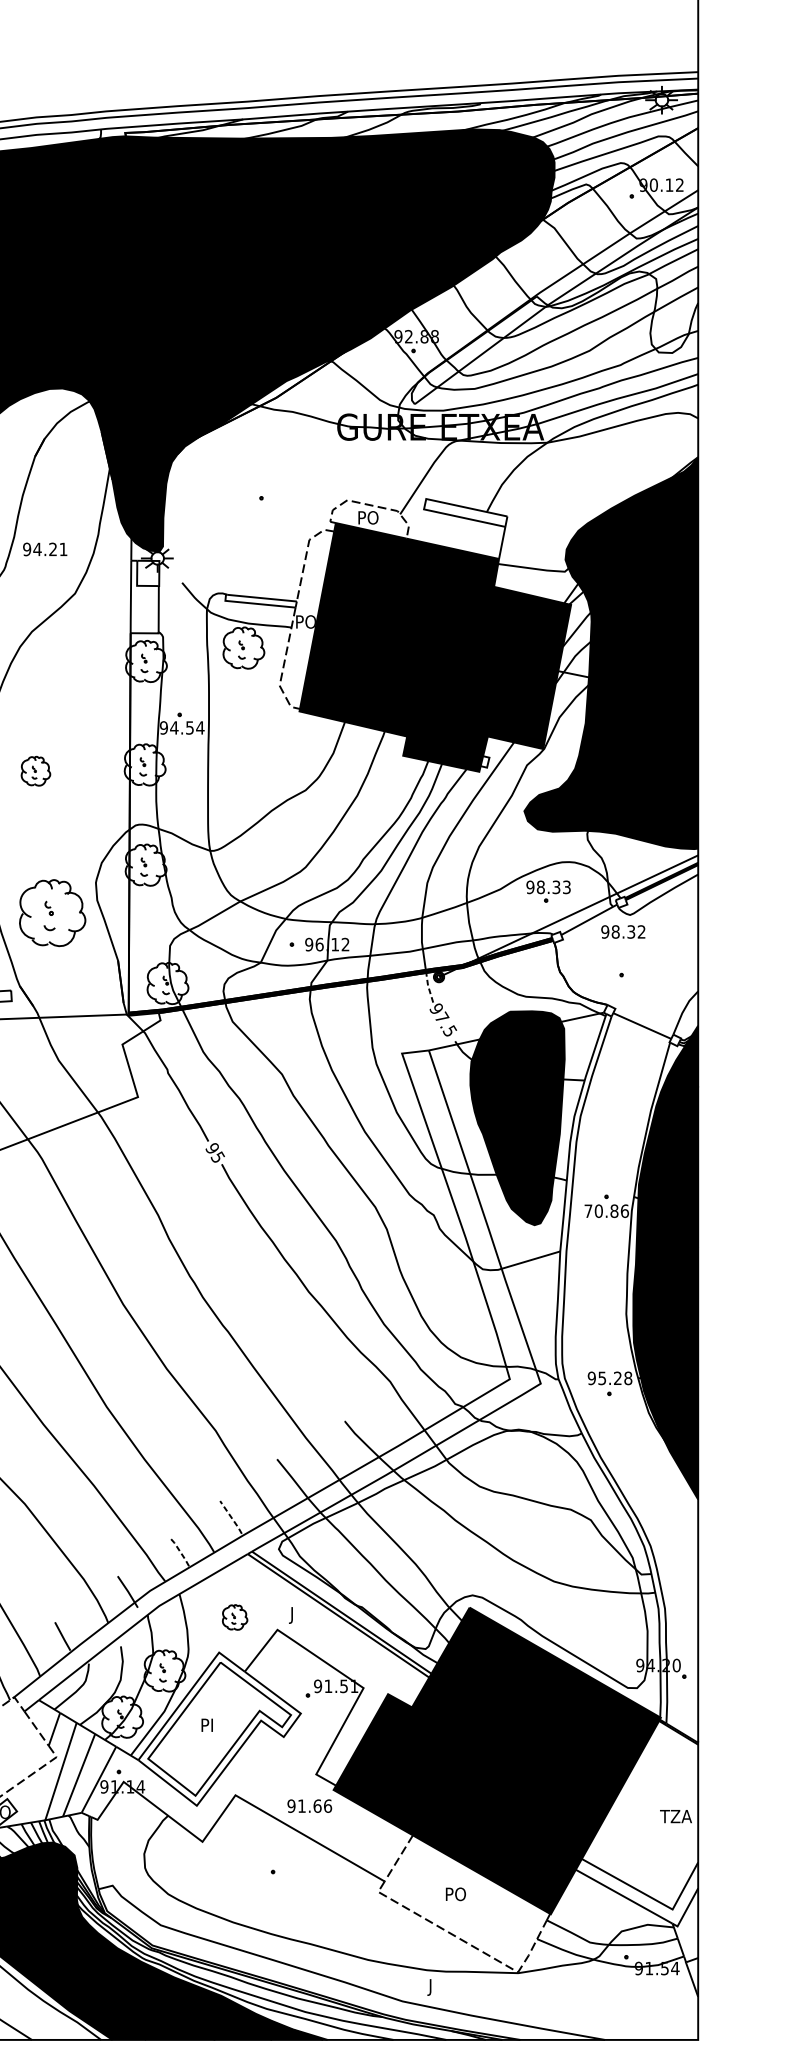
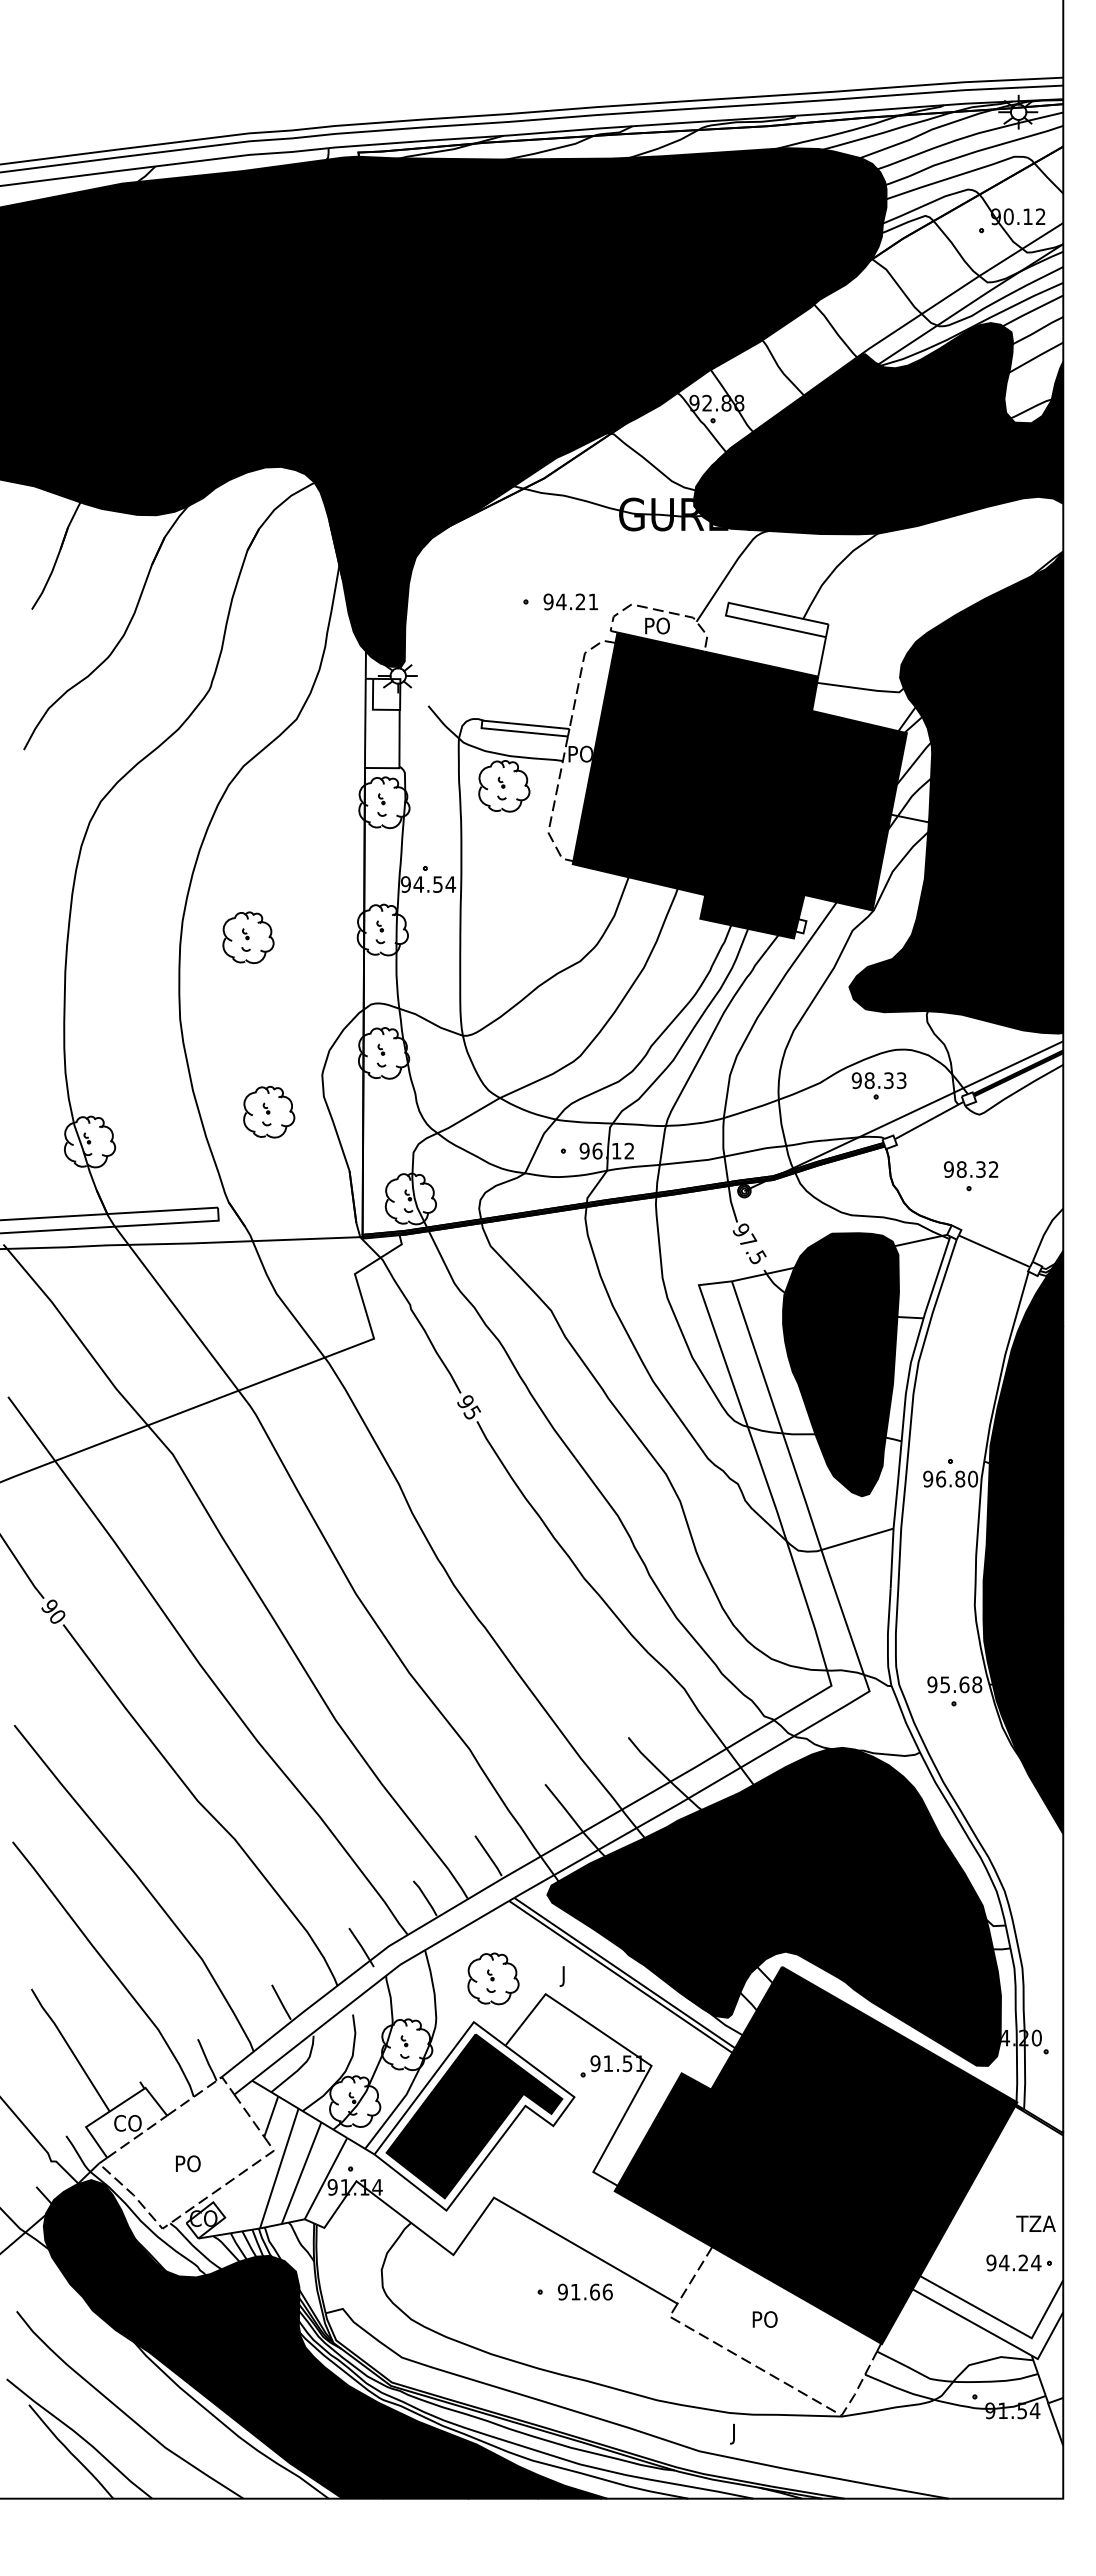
fill: (548, 357) -> (878, 428), added
text: (44, 549) -> (570, 601), moved
part: (35, 770) -> (248, 937), size x1.43
part: (53, 912) -> (269, 1111), size x0.62
text: (623, 931) -> (971, 1169), moved
line: (428, 987) -> (731, 1203), dashed -> solid
text: (606, 1210) -> (950, 1478), 70.86 -> 96.80
text: (617, 1378) -> (964, 1684), 95.28 -> 95.68
line: (231, 1517) -> (489, 1856), dashed -> solid
line: (179, 1552) -> (425, 1898), dashed -> solid
fill: (462, 1558) -> (773, 1906), added
part: (235, 1617) -> (493, 1978), size x1.67
fill: (219, 1729) -> (474, 2116), added
text: (309, 1805) -> (584, 2291), moved
part: (661, 1847) -> (1018, 2262), added

